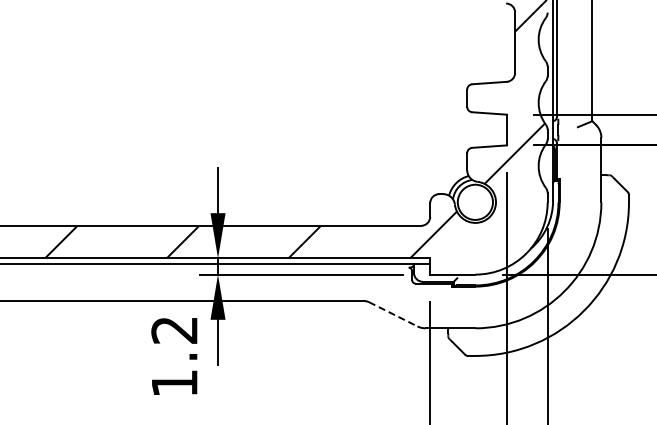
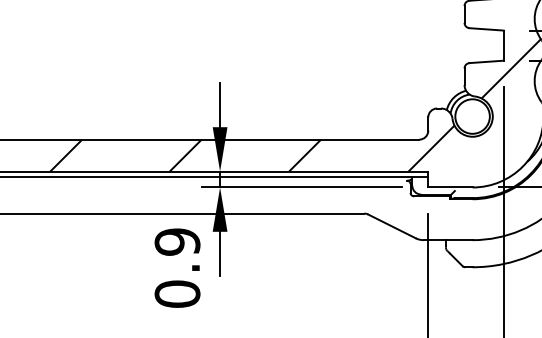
line: (393, 314) -> (392, 226), dashed -> solid
text: (174, 356) -> (177, 267), 1.2 -> 0.9

